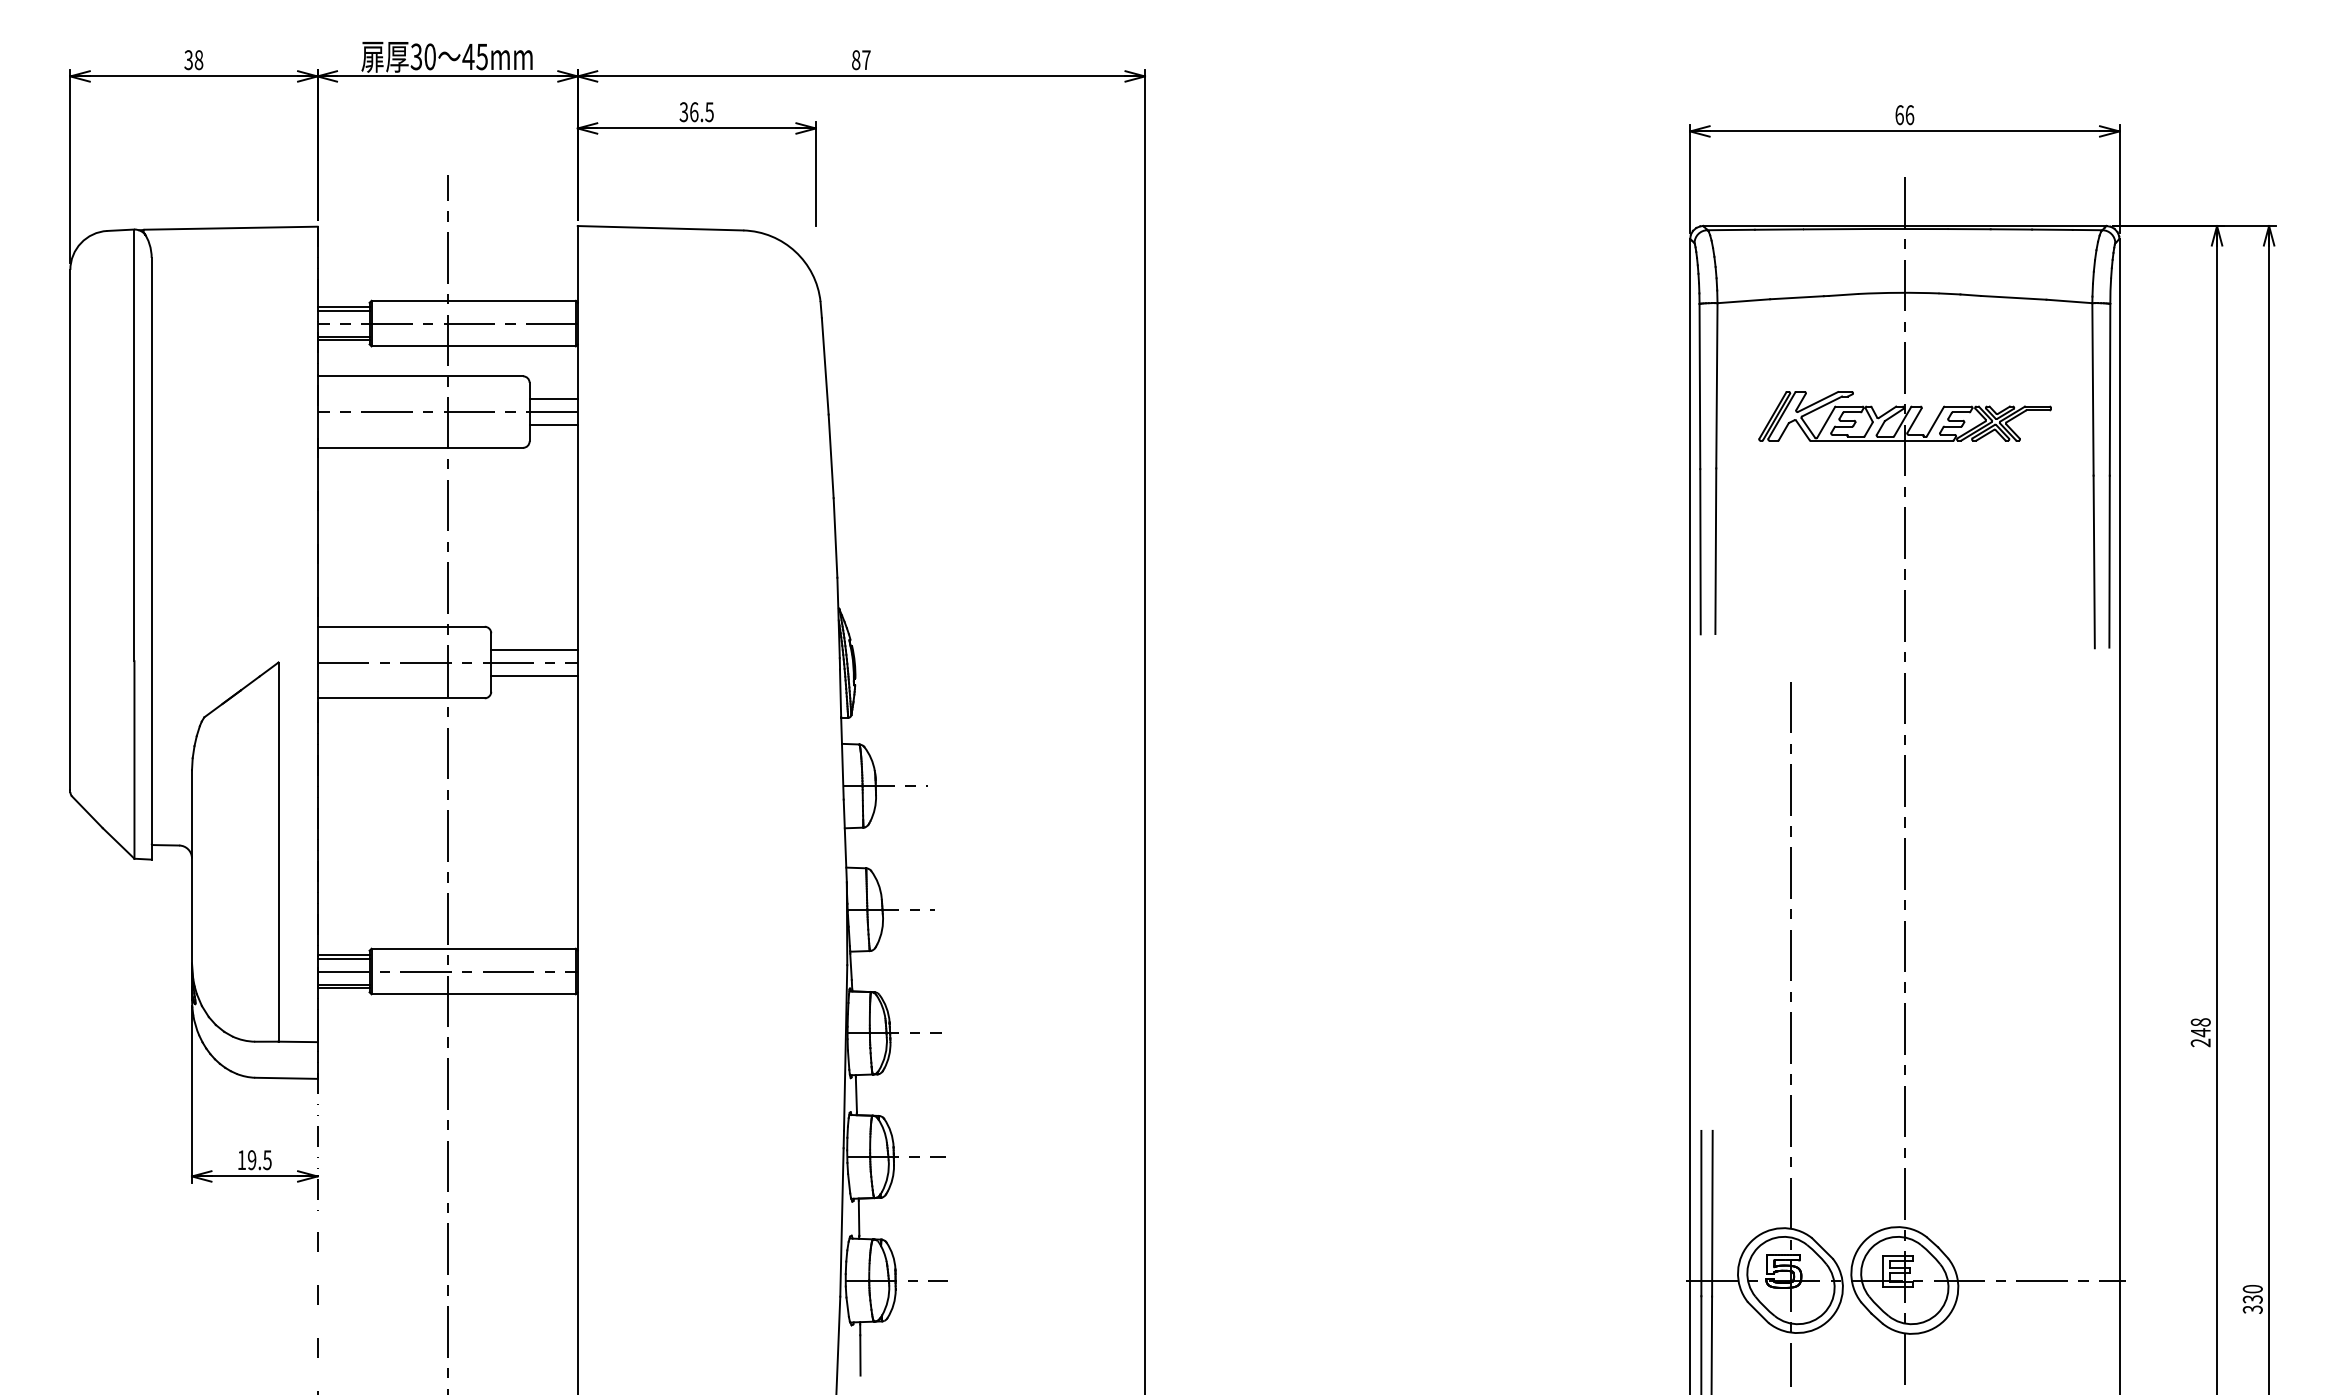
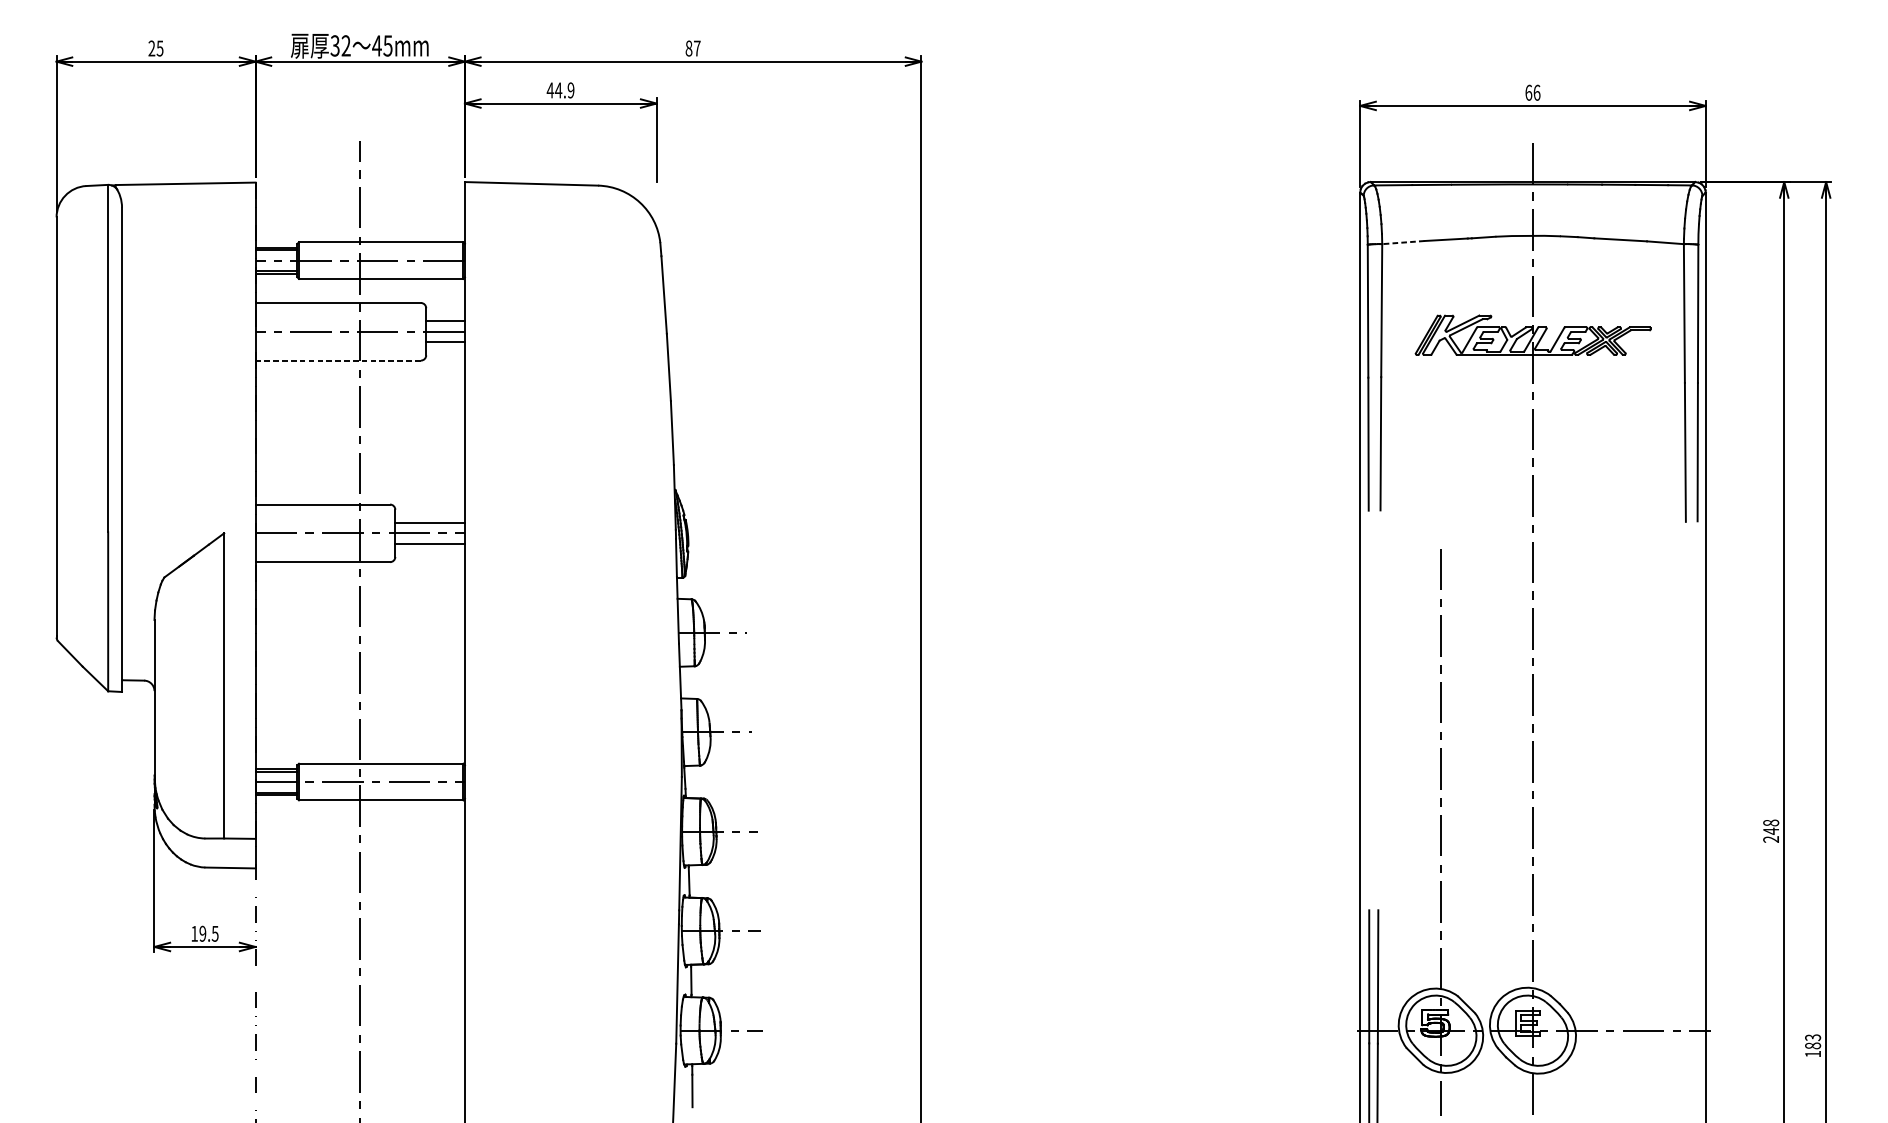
text: (429, 56) -> (345, 45), 30 -> 32
text: (193, 60) -> (155, 48), 38 -> 25
text: (696, 112) -> (560, 90), 36.5 -> 44.9
line: (1743, 301) -> (1403, 242), solid -> dashed
line: (420, 447) -> (338, 360), solid -> dashed
text: (2252, 1299) -> (1812, 1045), 330 -> 183

